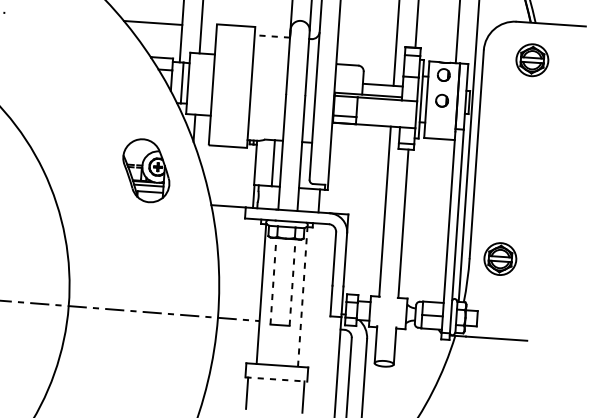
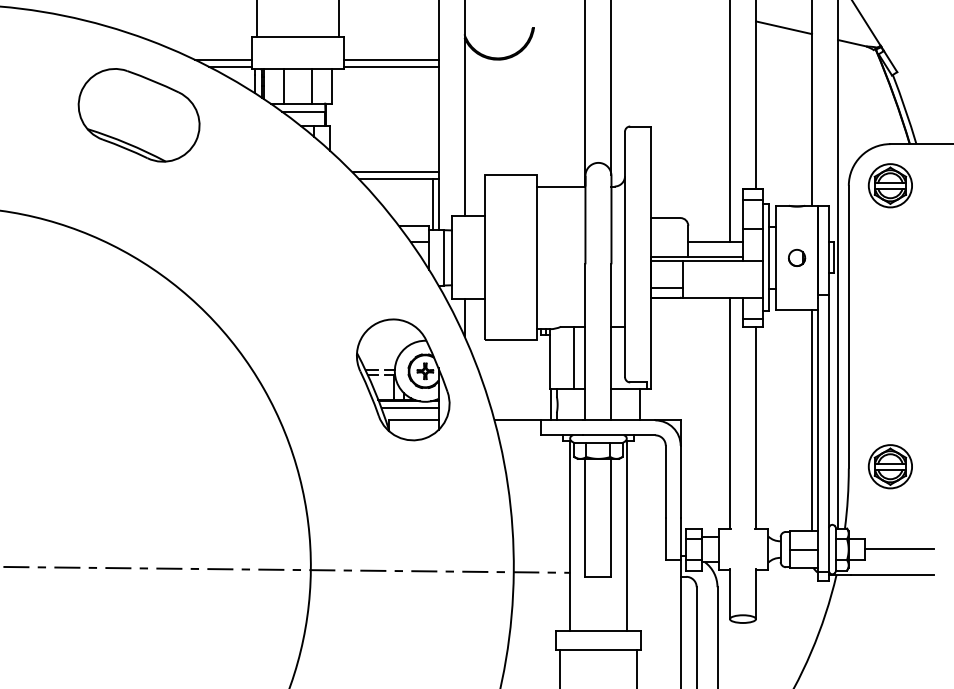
line: (151, 17) -> (395, 172), added
line: (271, 36) -> (560, 186), dashed -> solid
line: (177, 43) -> (433, 204), added
part: (531, 60) -> (889, 185), moved
part: (444, 74) -> (797, 222), removed
part: (146, 170) -> (403, 379), size x1.43
line: (445, 221) -> (812, 420), added
line: (273, 281) -> (585, 517), dashed -> solid
line: (292, 282) -> (611, 517), dashed -> solid
line: (302, 297) -> (626, 536), dashed -> solid
line: (502, 319) -> (899, 548), added
line: (276, 379) -> (598, 650), dashed -> solid

